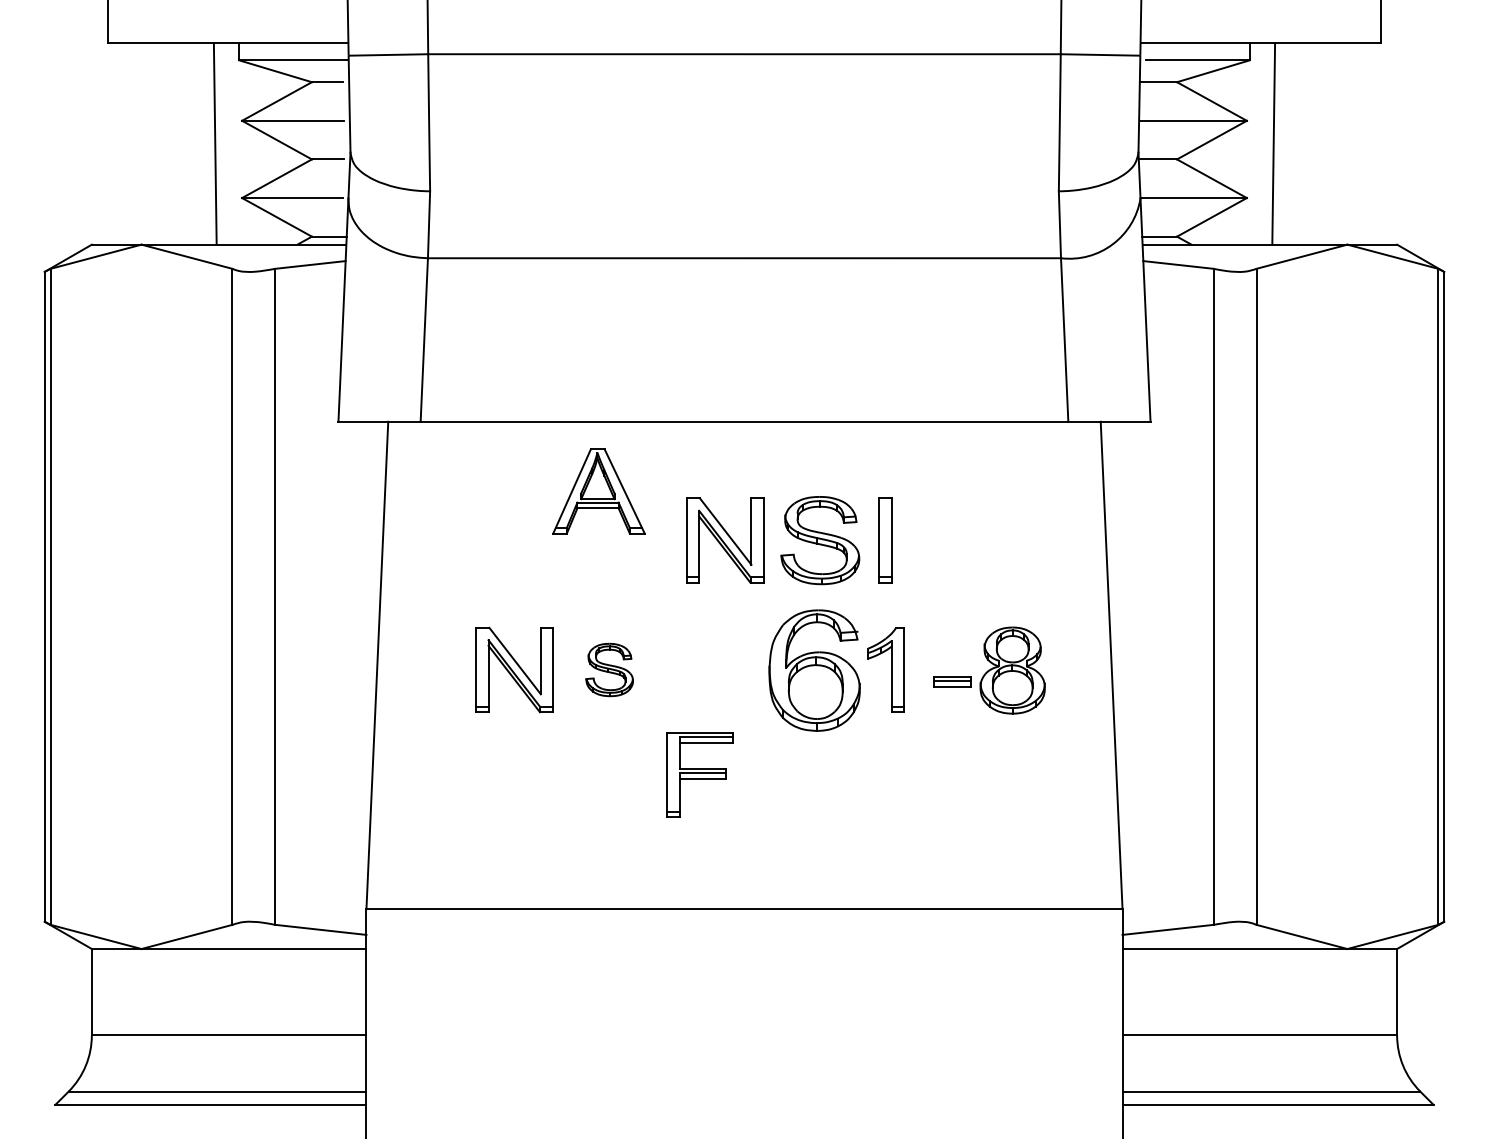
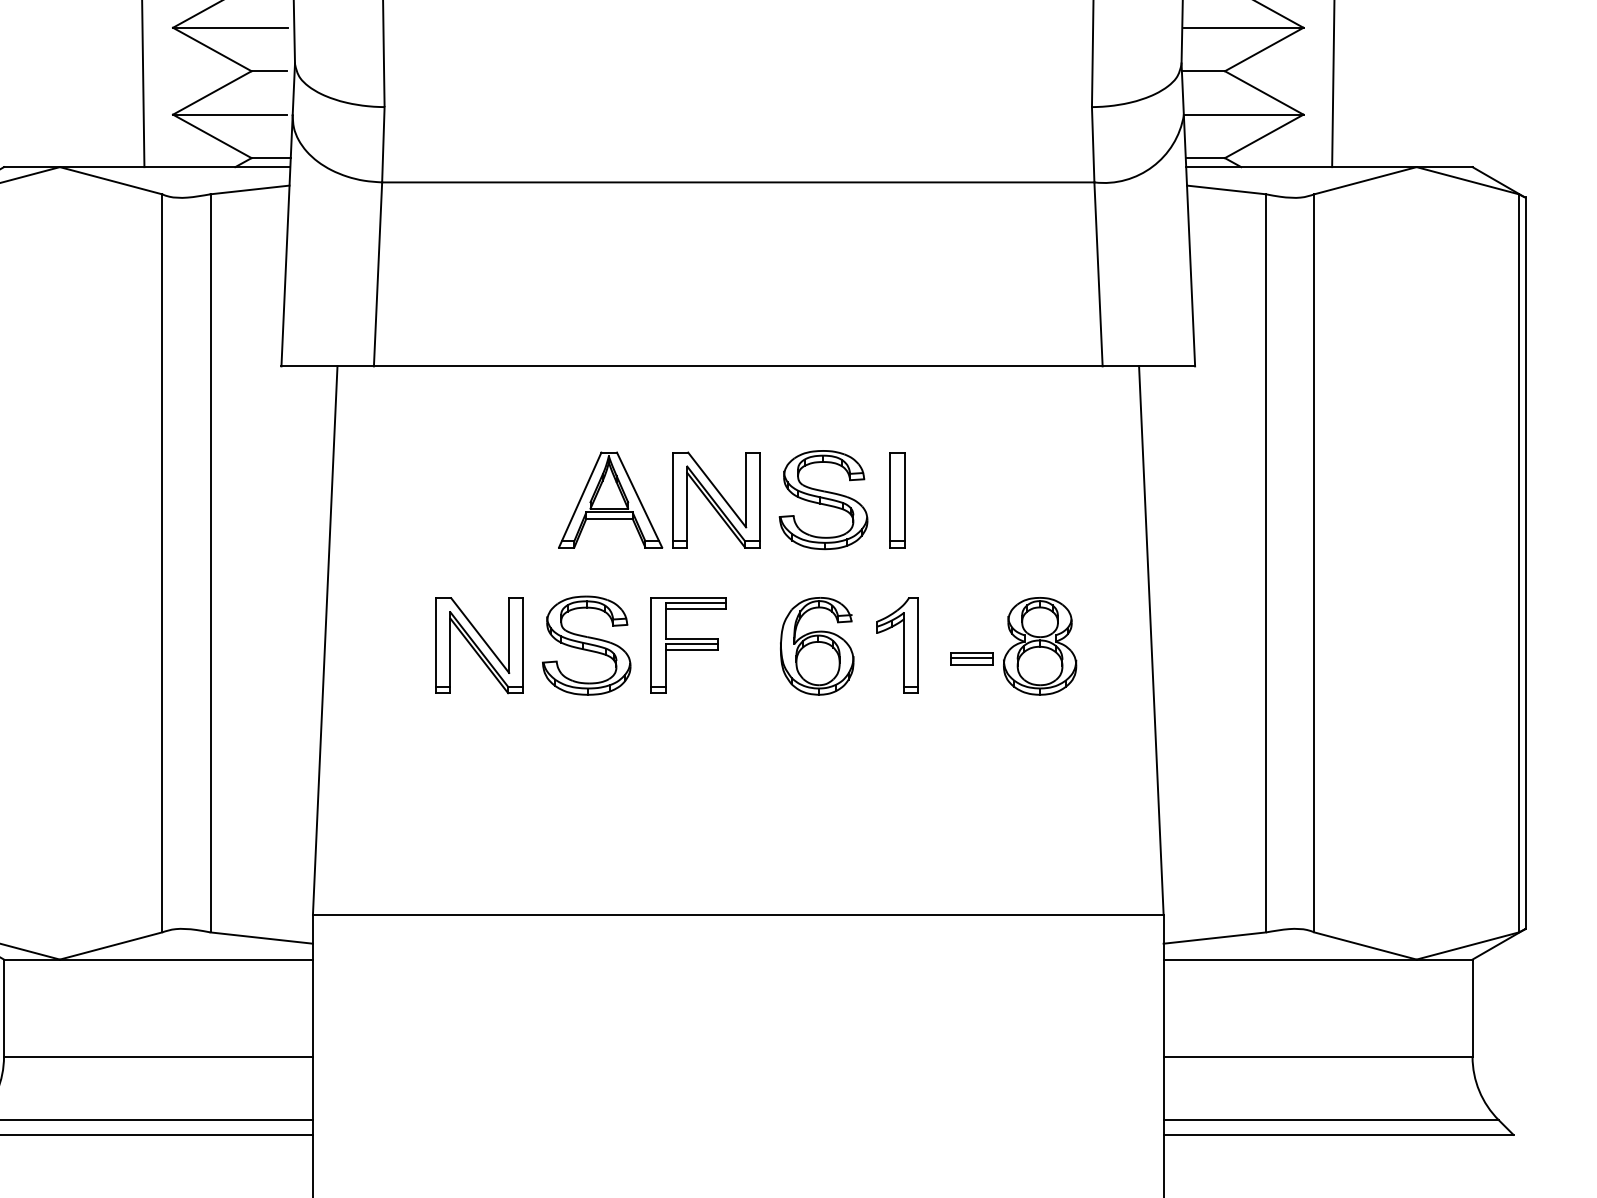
part: (598, 491) -> (610, 499), moved
part: (609, 669) -> (586, 645), size x1.67
part: (814, 670) -> (817, 646), size x0.71
part: (699, 774) -> (687, 645), moved

